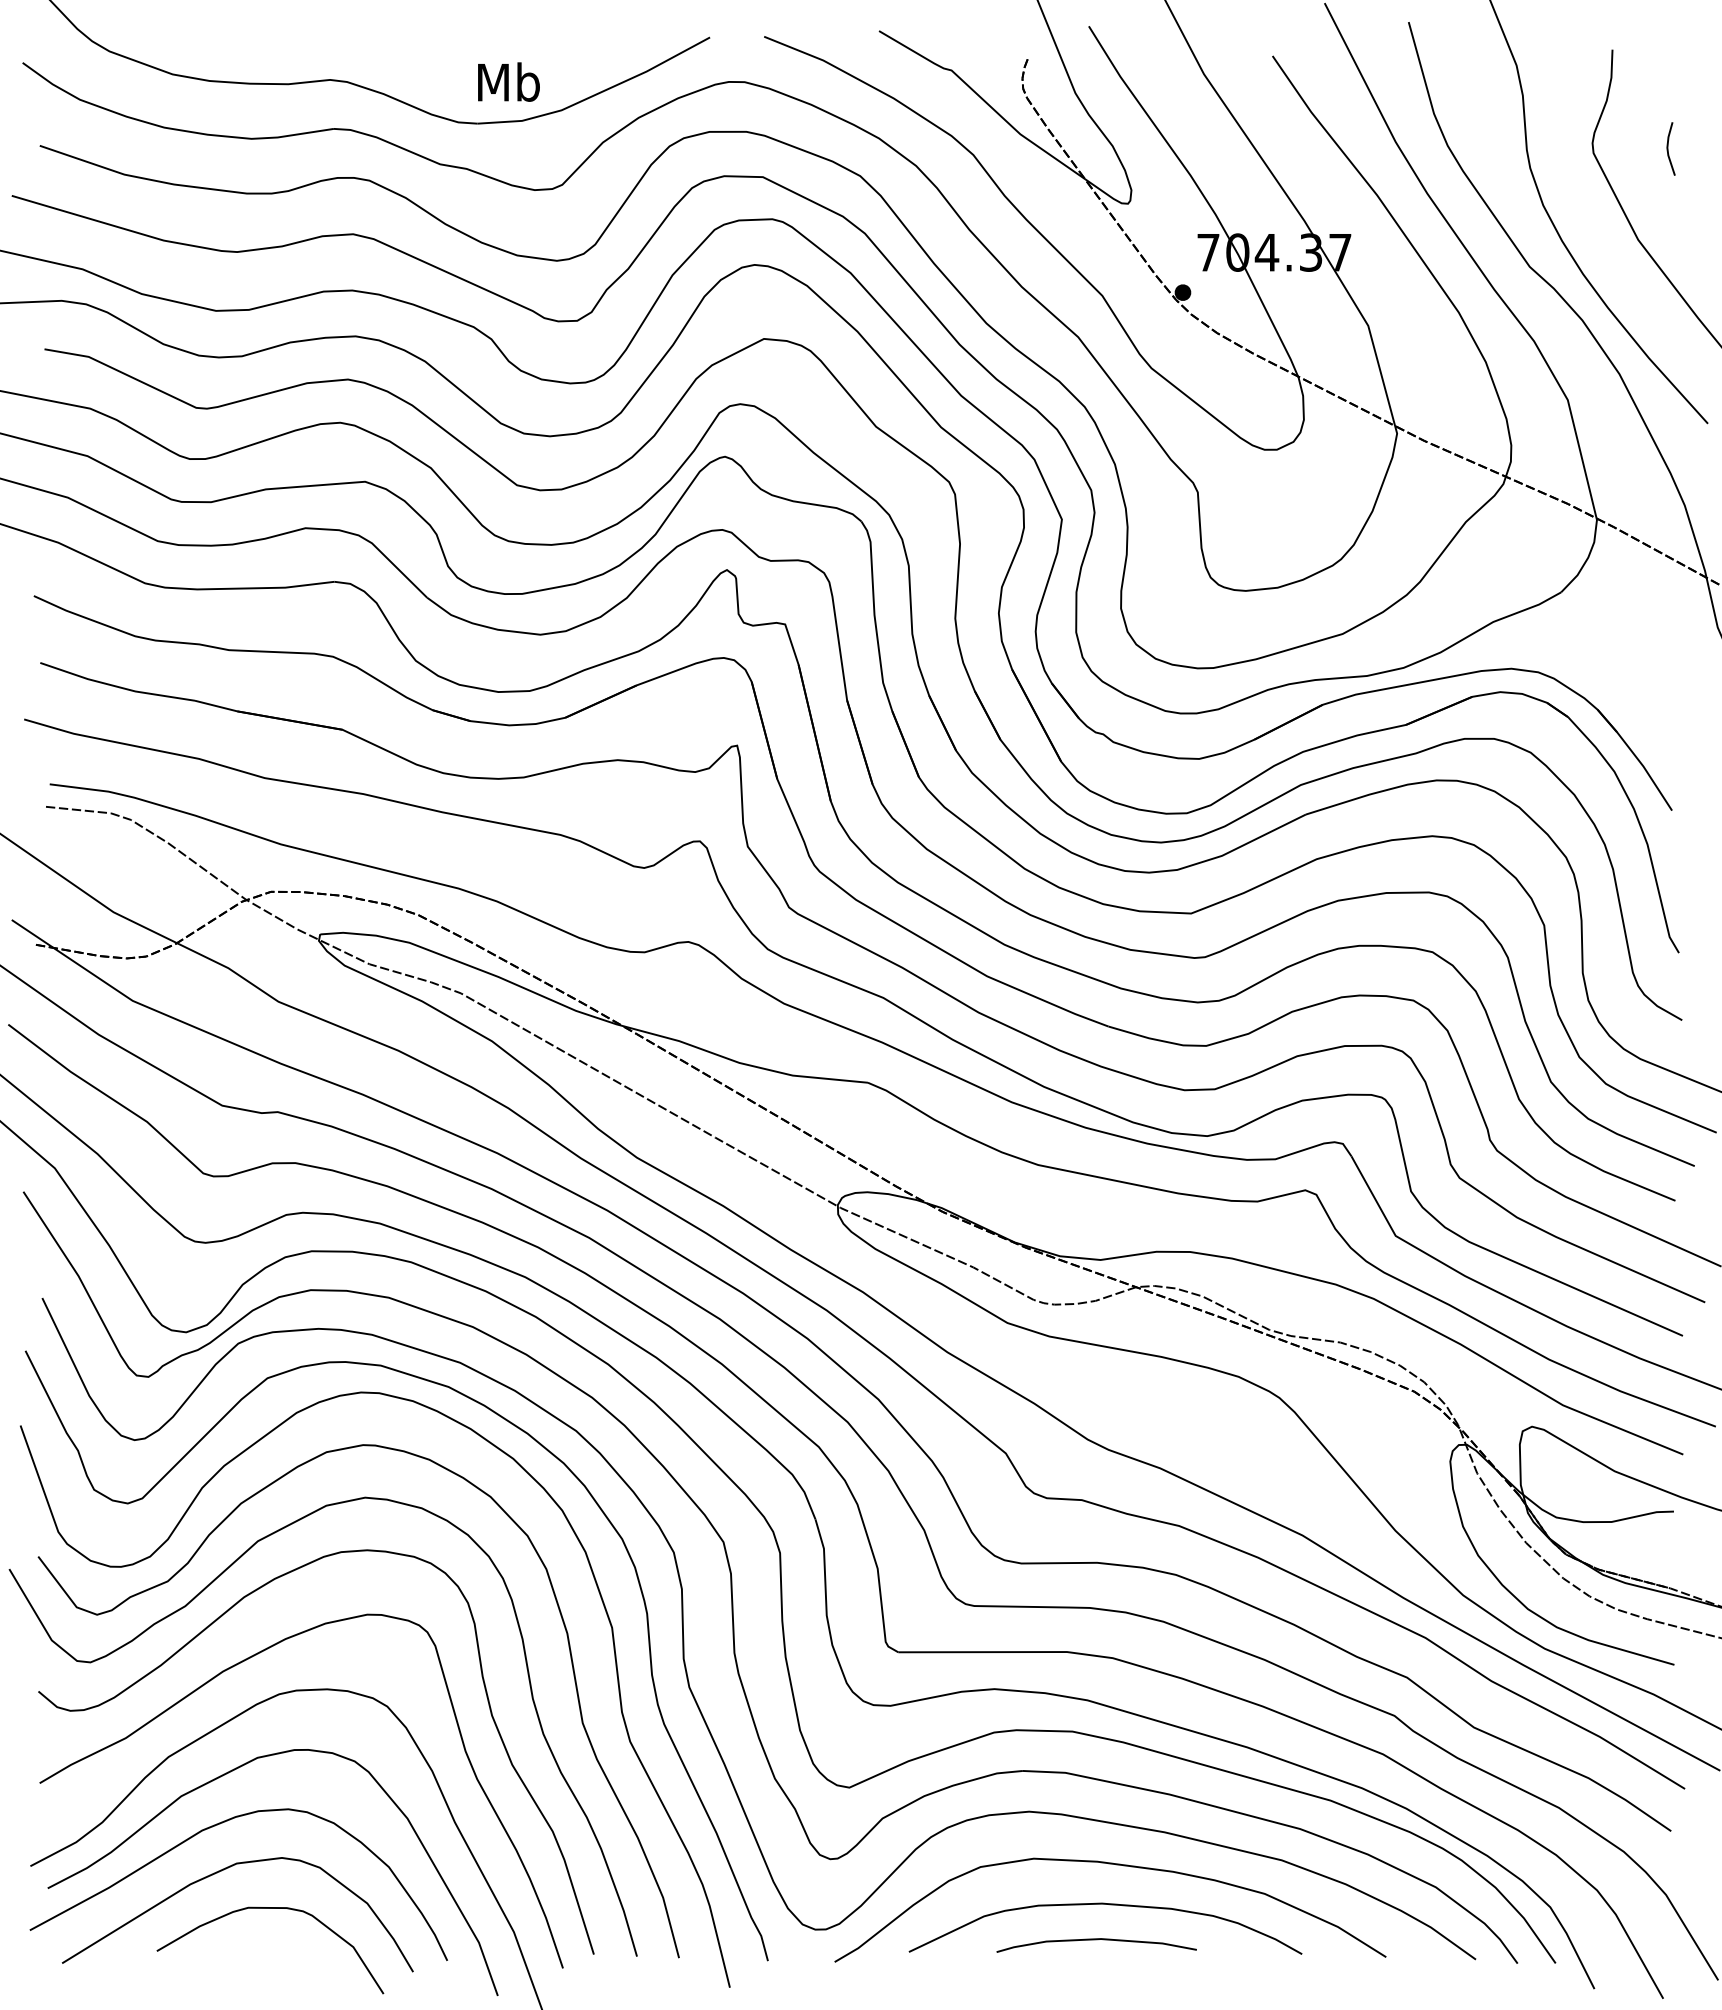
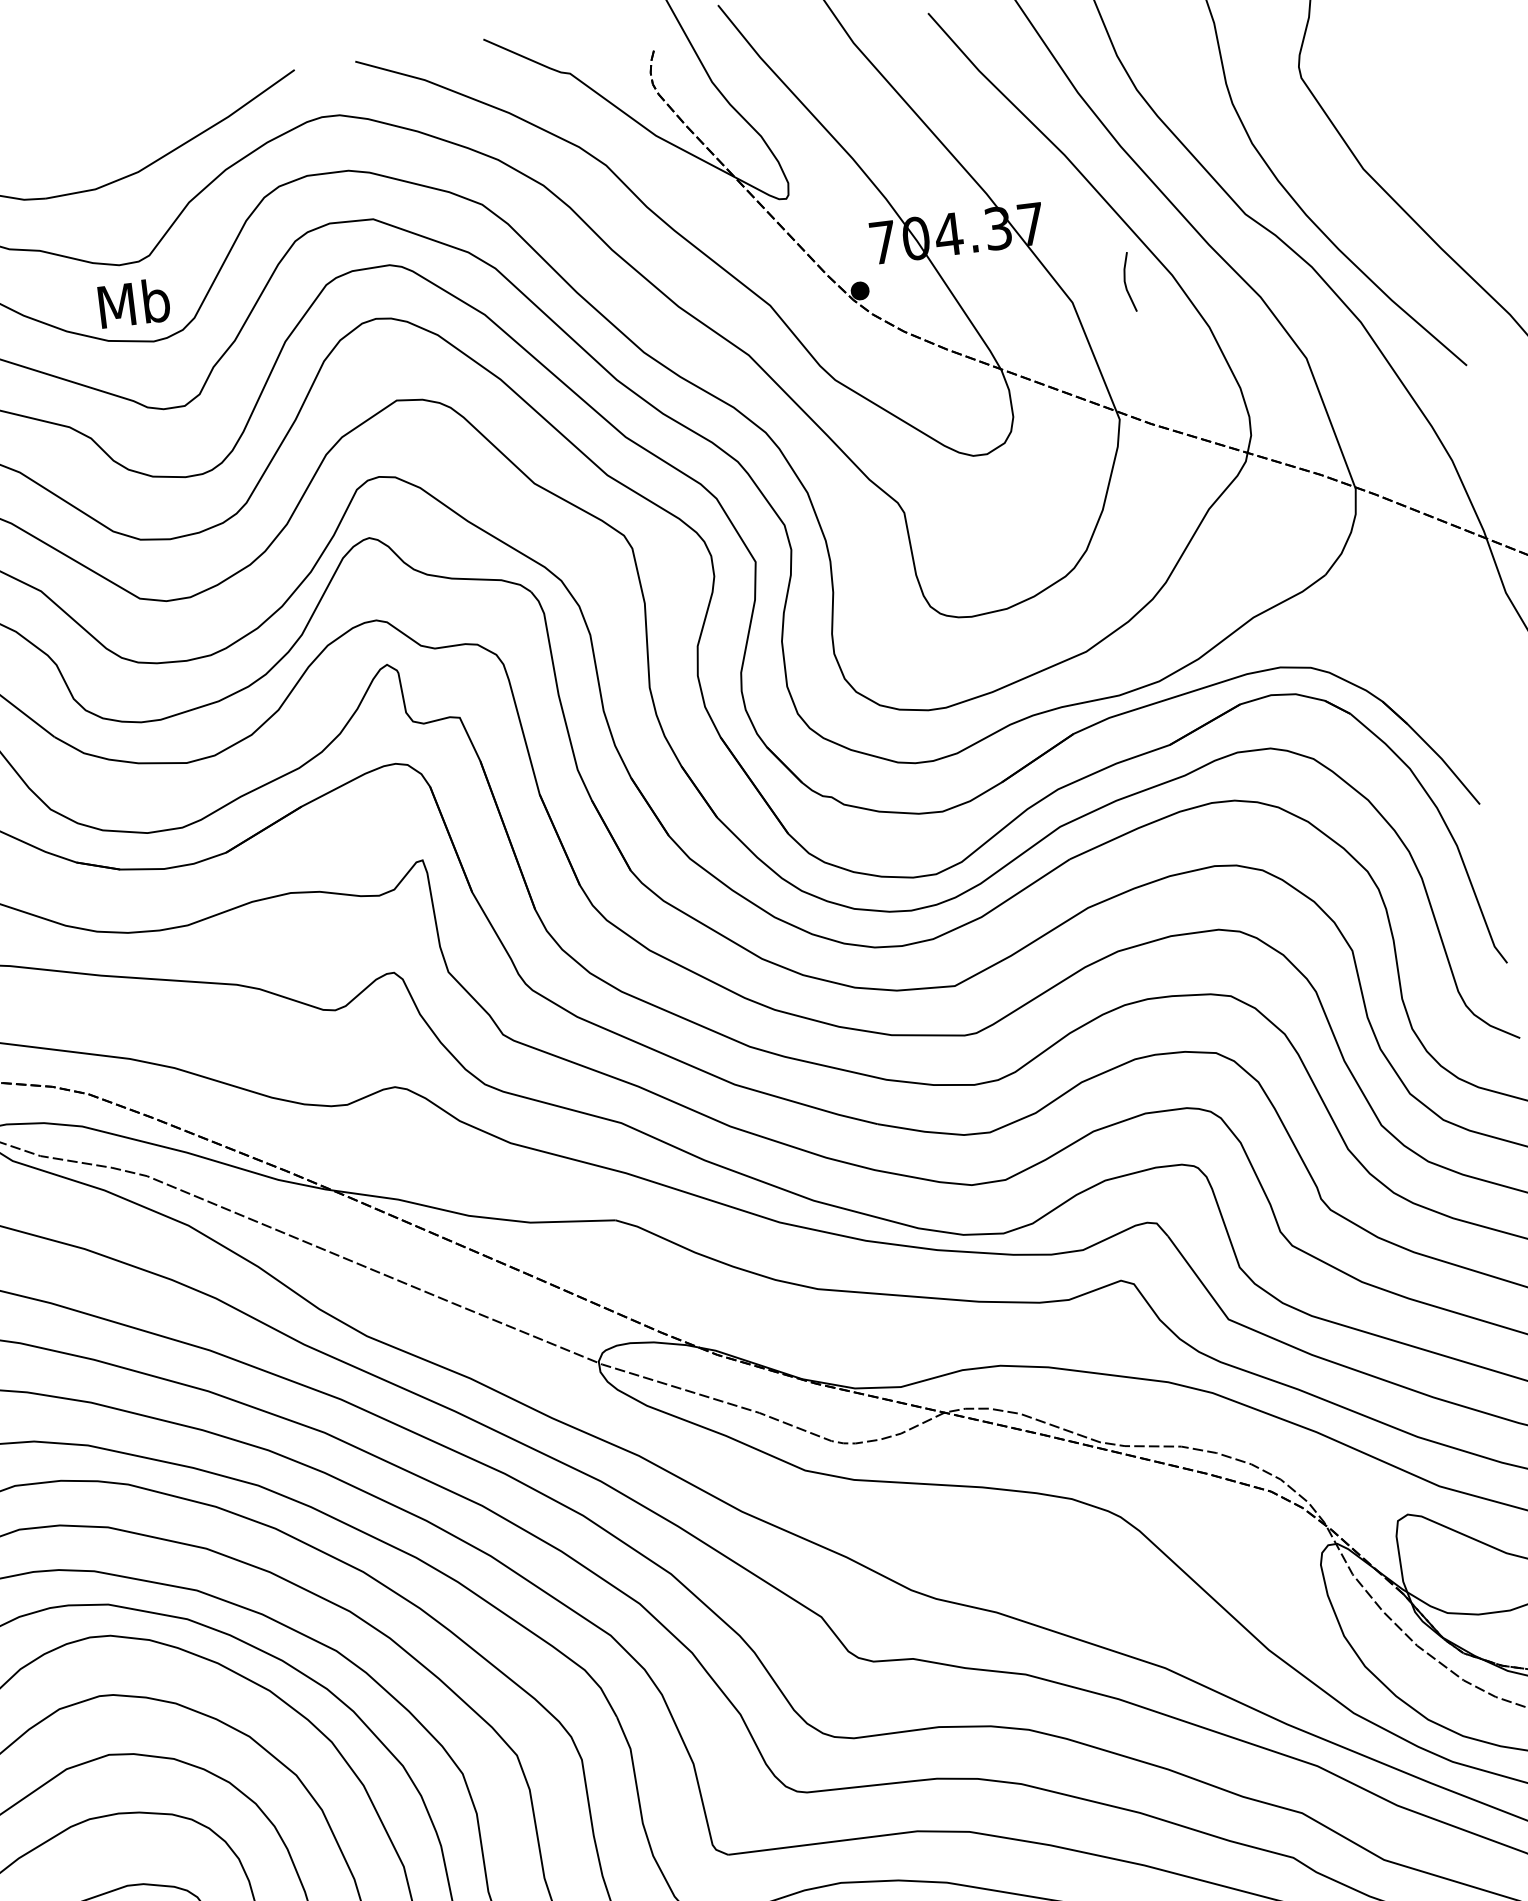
text: (508, 81) -> (133, 302), moved
line: (1668, 148) -> (1126, 282), moved

